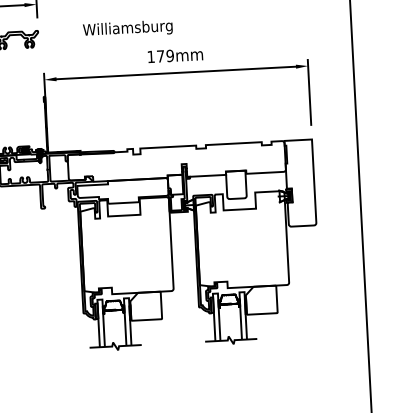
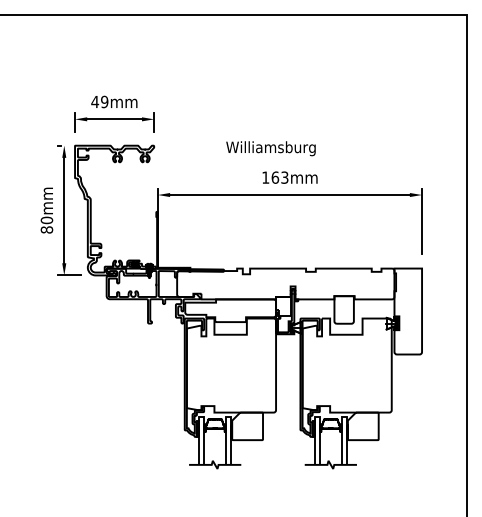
text: (127, 28) -> (270, 148), moved
text: (164, 56) -> (279, 177), 179mm -> 163mm

